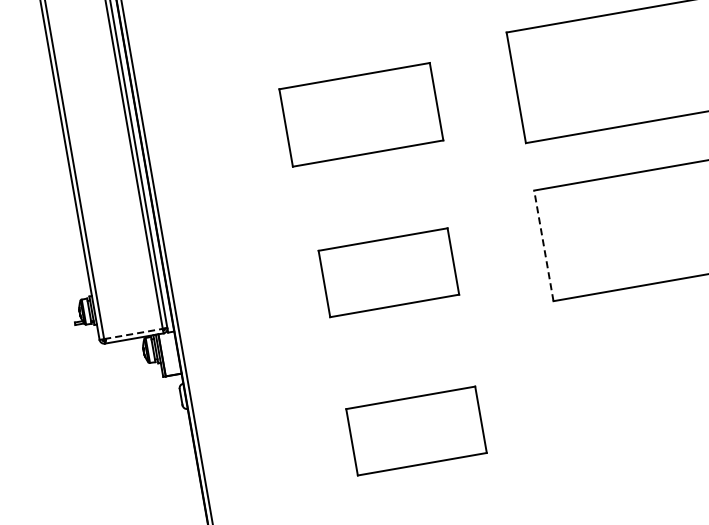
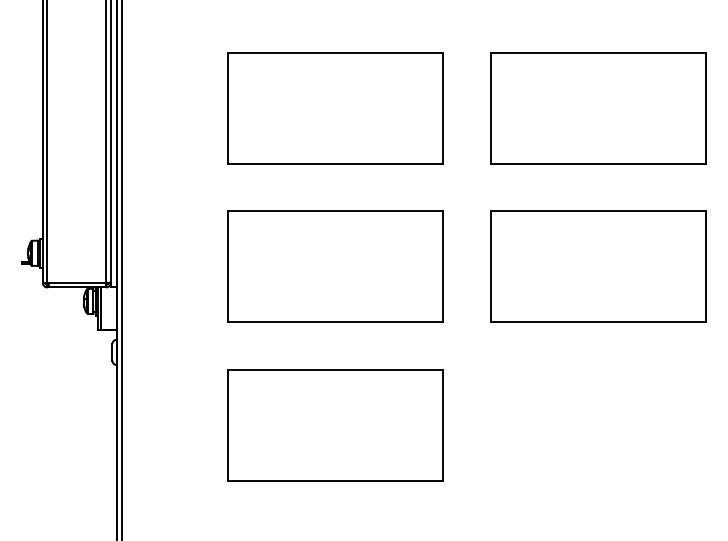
part: (361, 114) -> (335, 108), size x1.43
line: (543, 245) -> (490, 266), dashed -> solid
part: (388, 272) -> (335, 266), size x1.67
line: (134, 333) -> (77, 282), dashed -> solid
part: (416, 431) -> (335, 425), size x1.67

